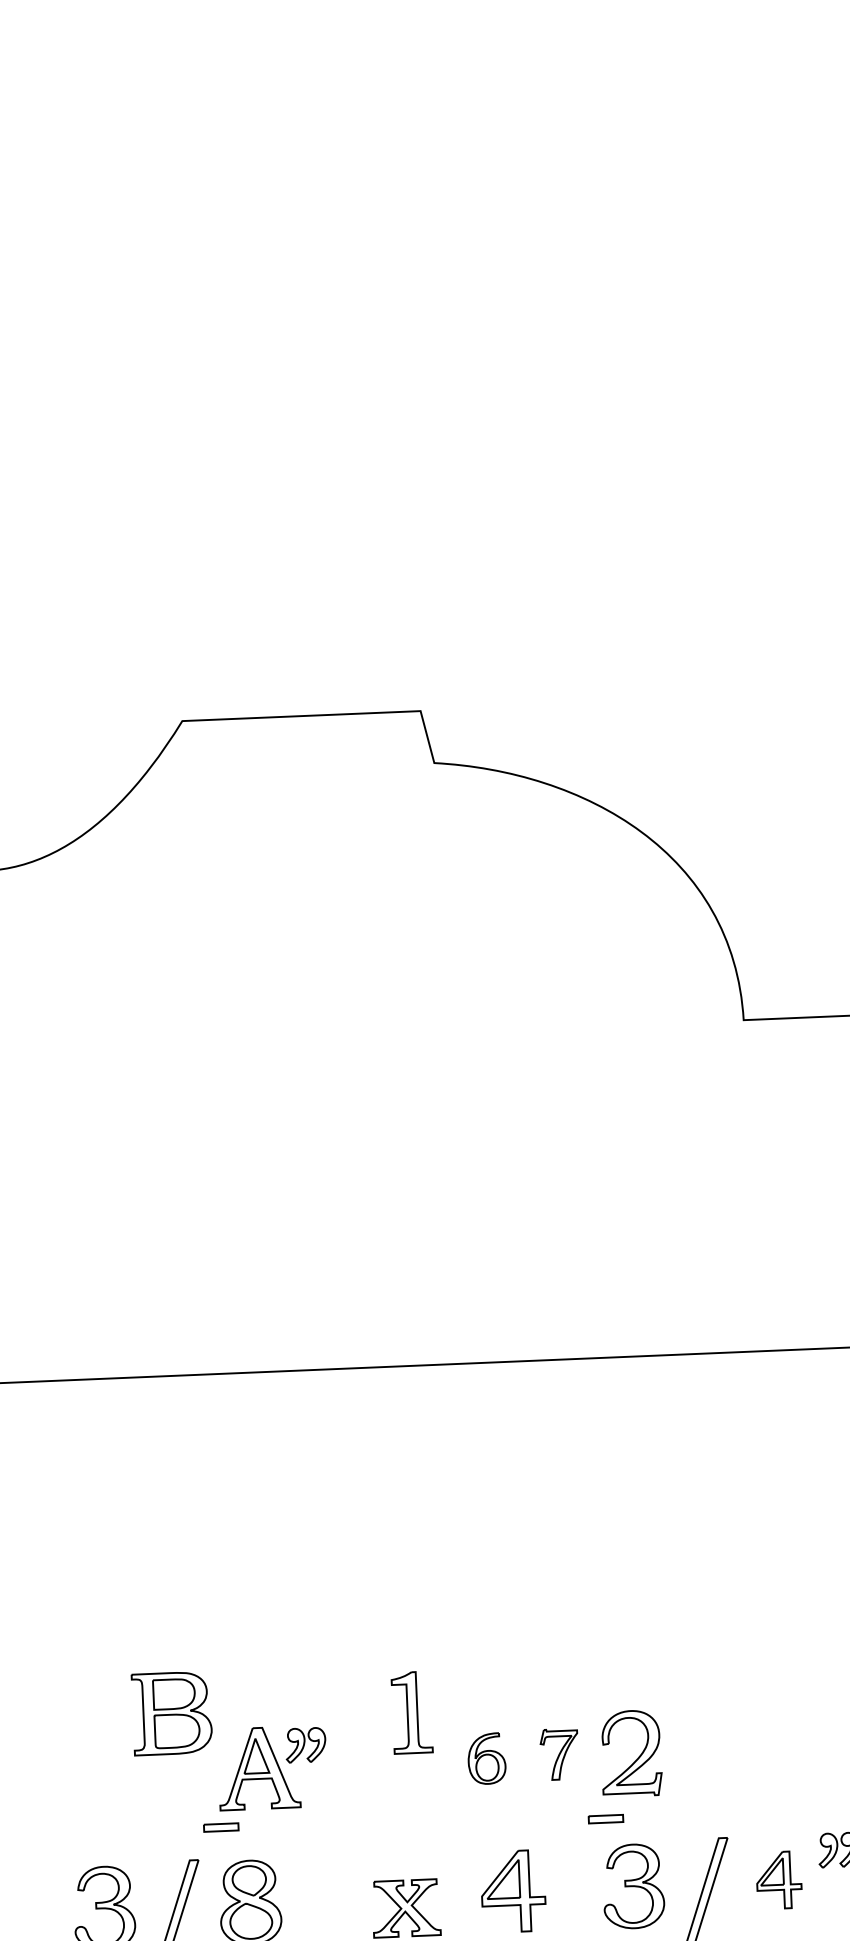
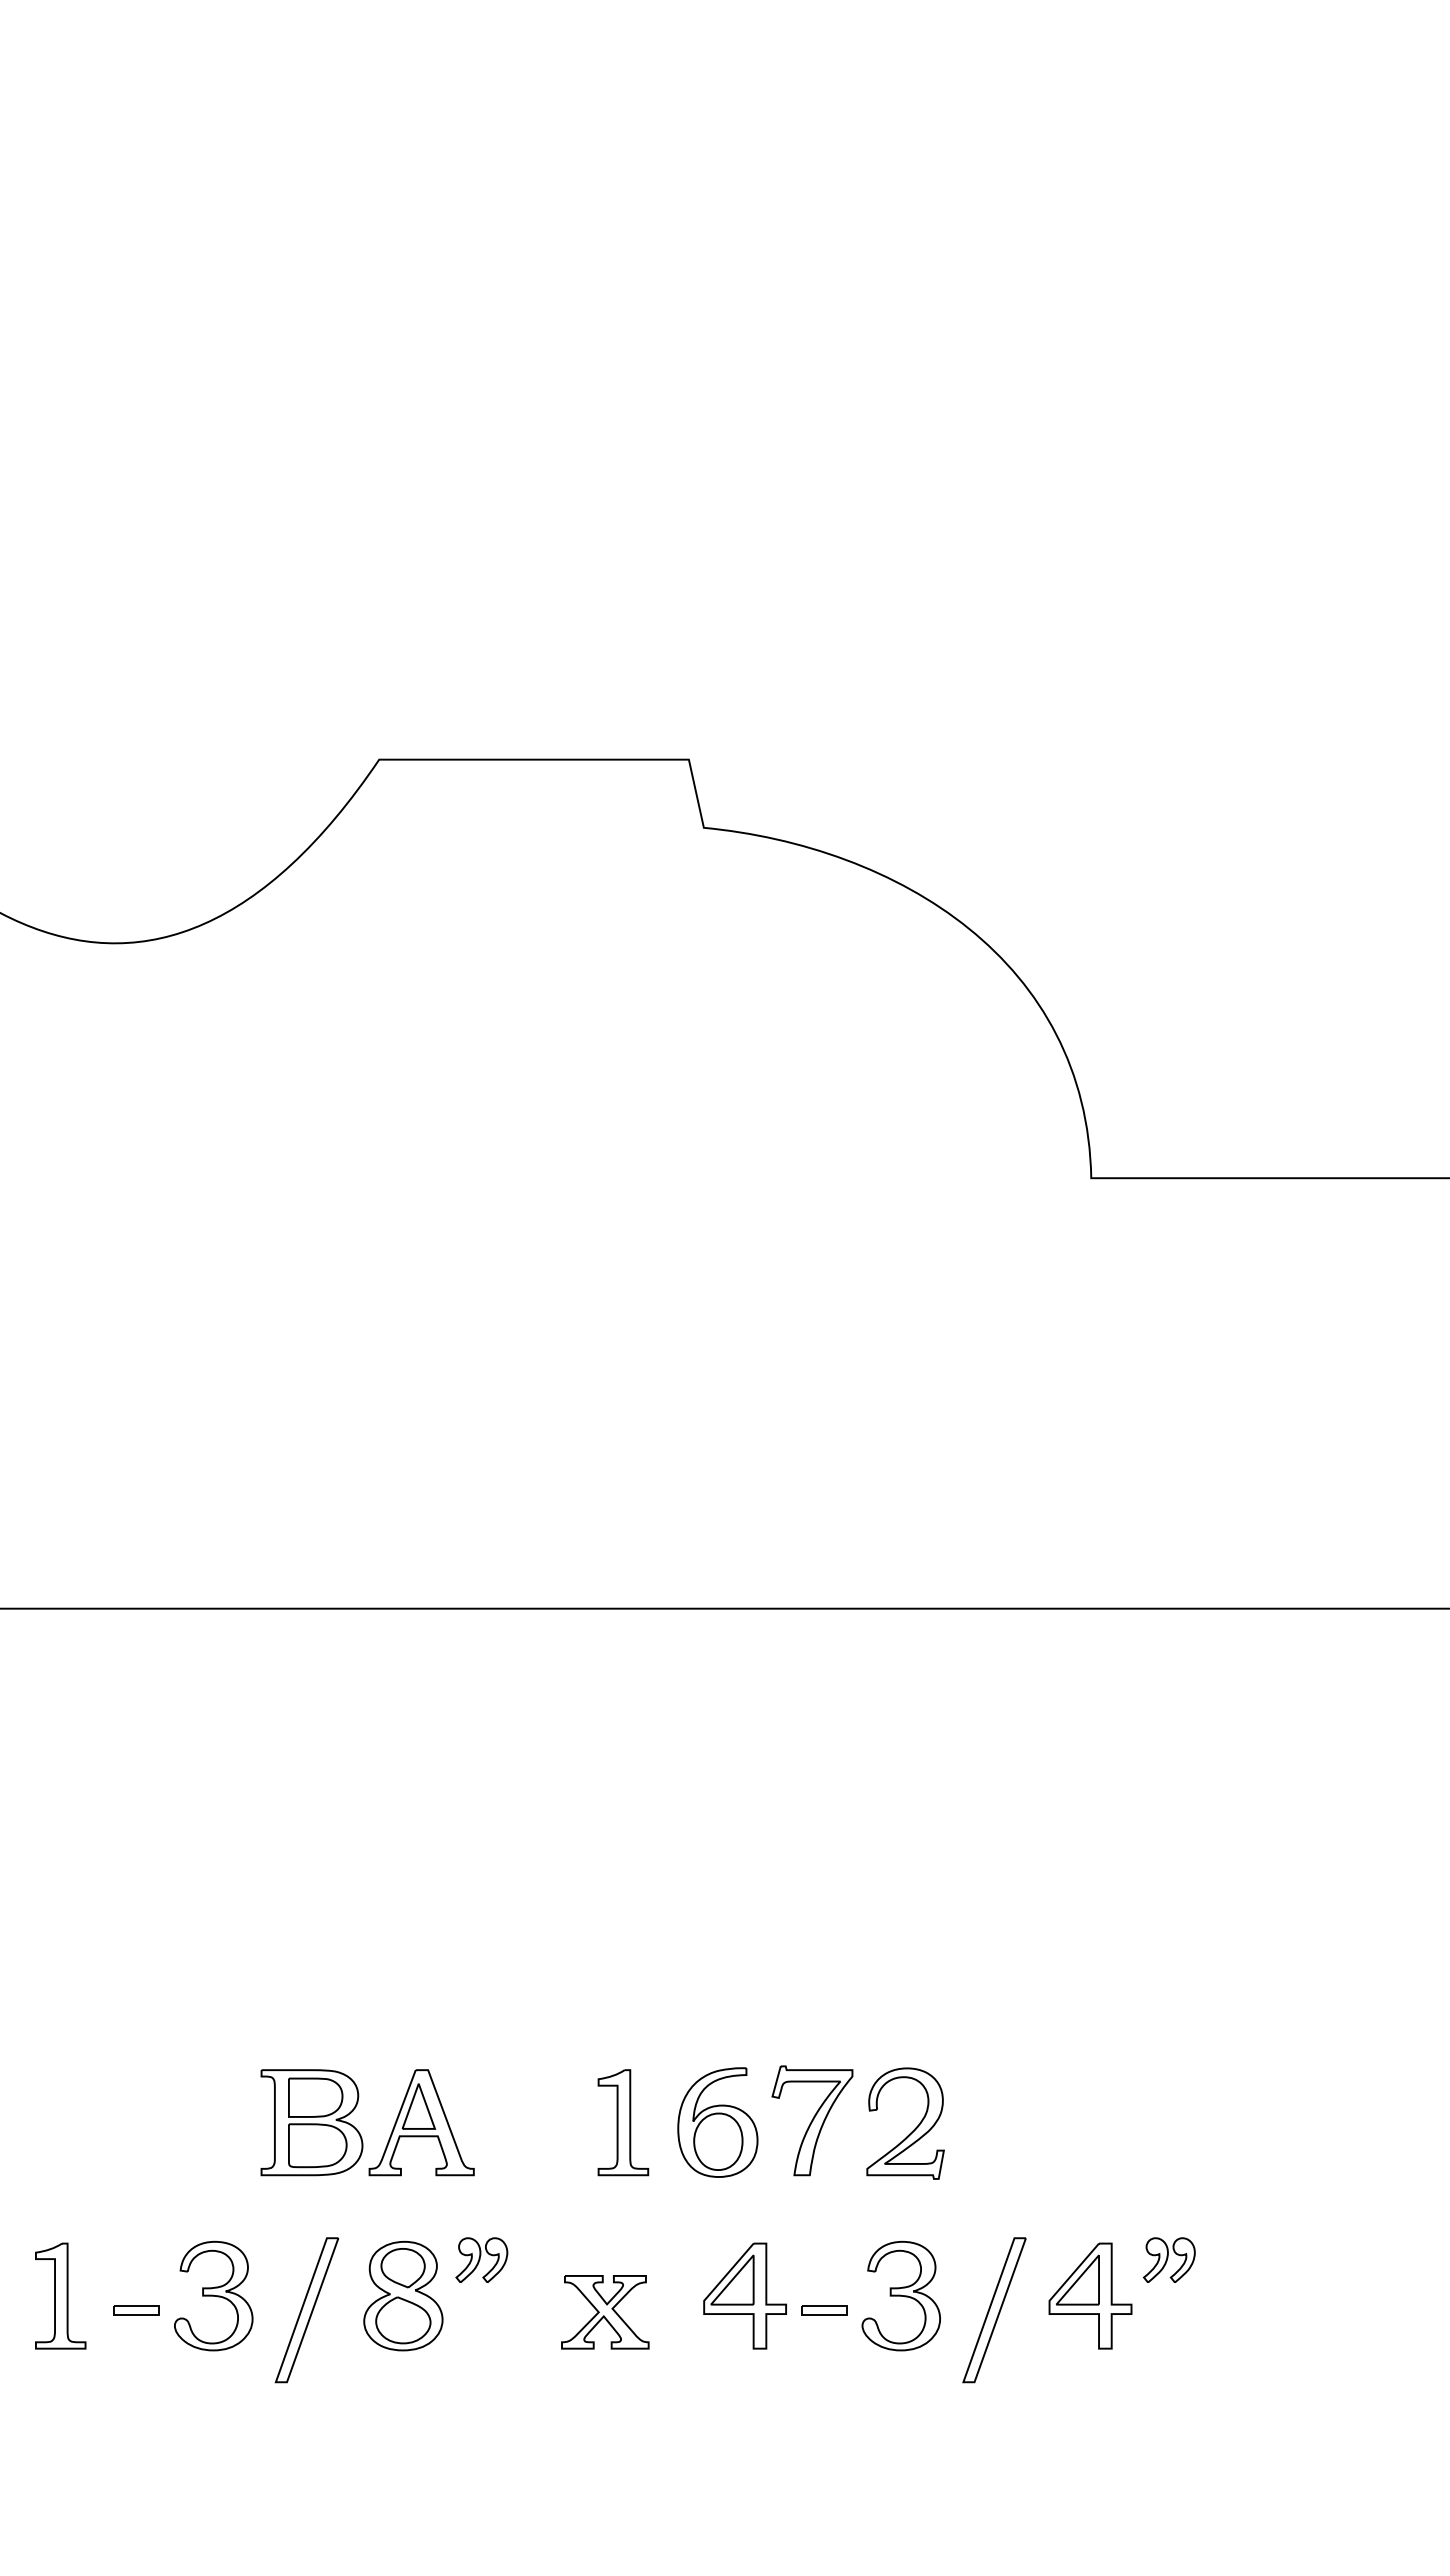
part: (412, 1712) -> (623, 2122), moved
part: (171, 1713) -> (311, 2122), moved
part: (305, 1744) -> (481, 2259), moved
part: (559, 1754) -> (812, 2120), size x1.67
part: (486, 1758) -> (717, 2122), size x1.67
part: (606, 1819) -> (824, 2310), moved
part: (221, 1827) -> (136, 2310), moved
part: (779, 1879) -> (1090, 2295), size x1.43

